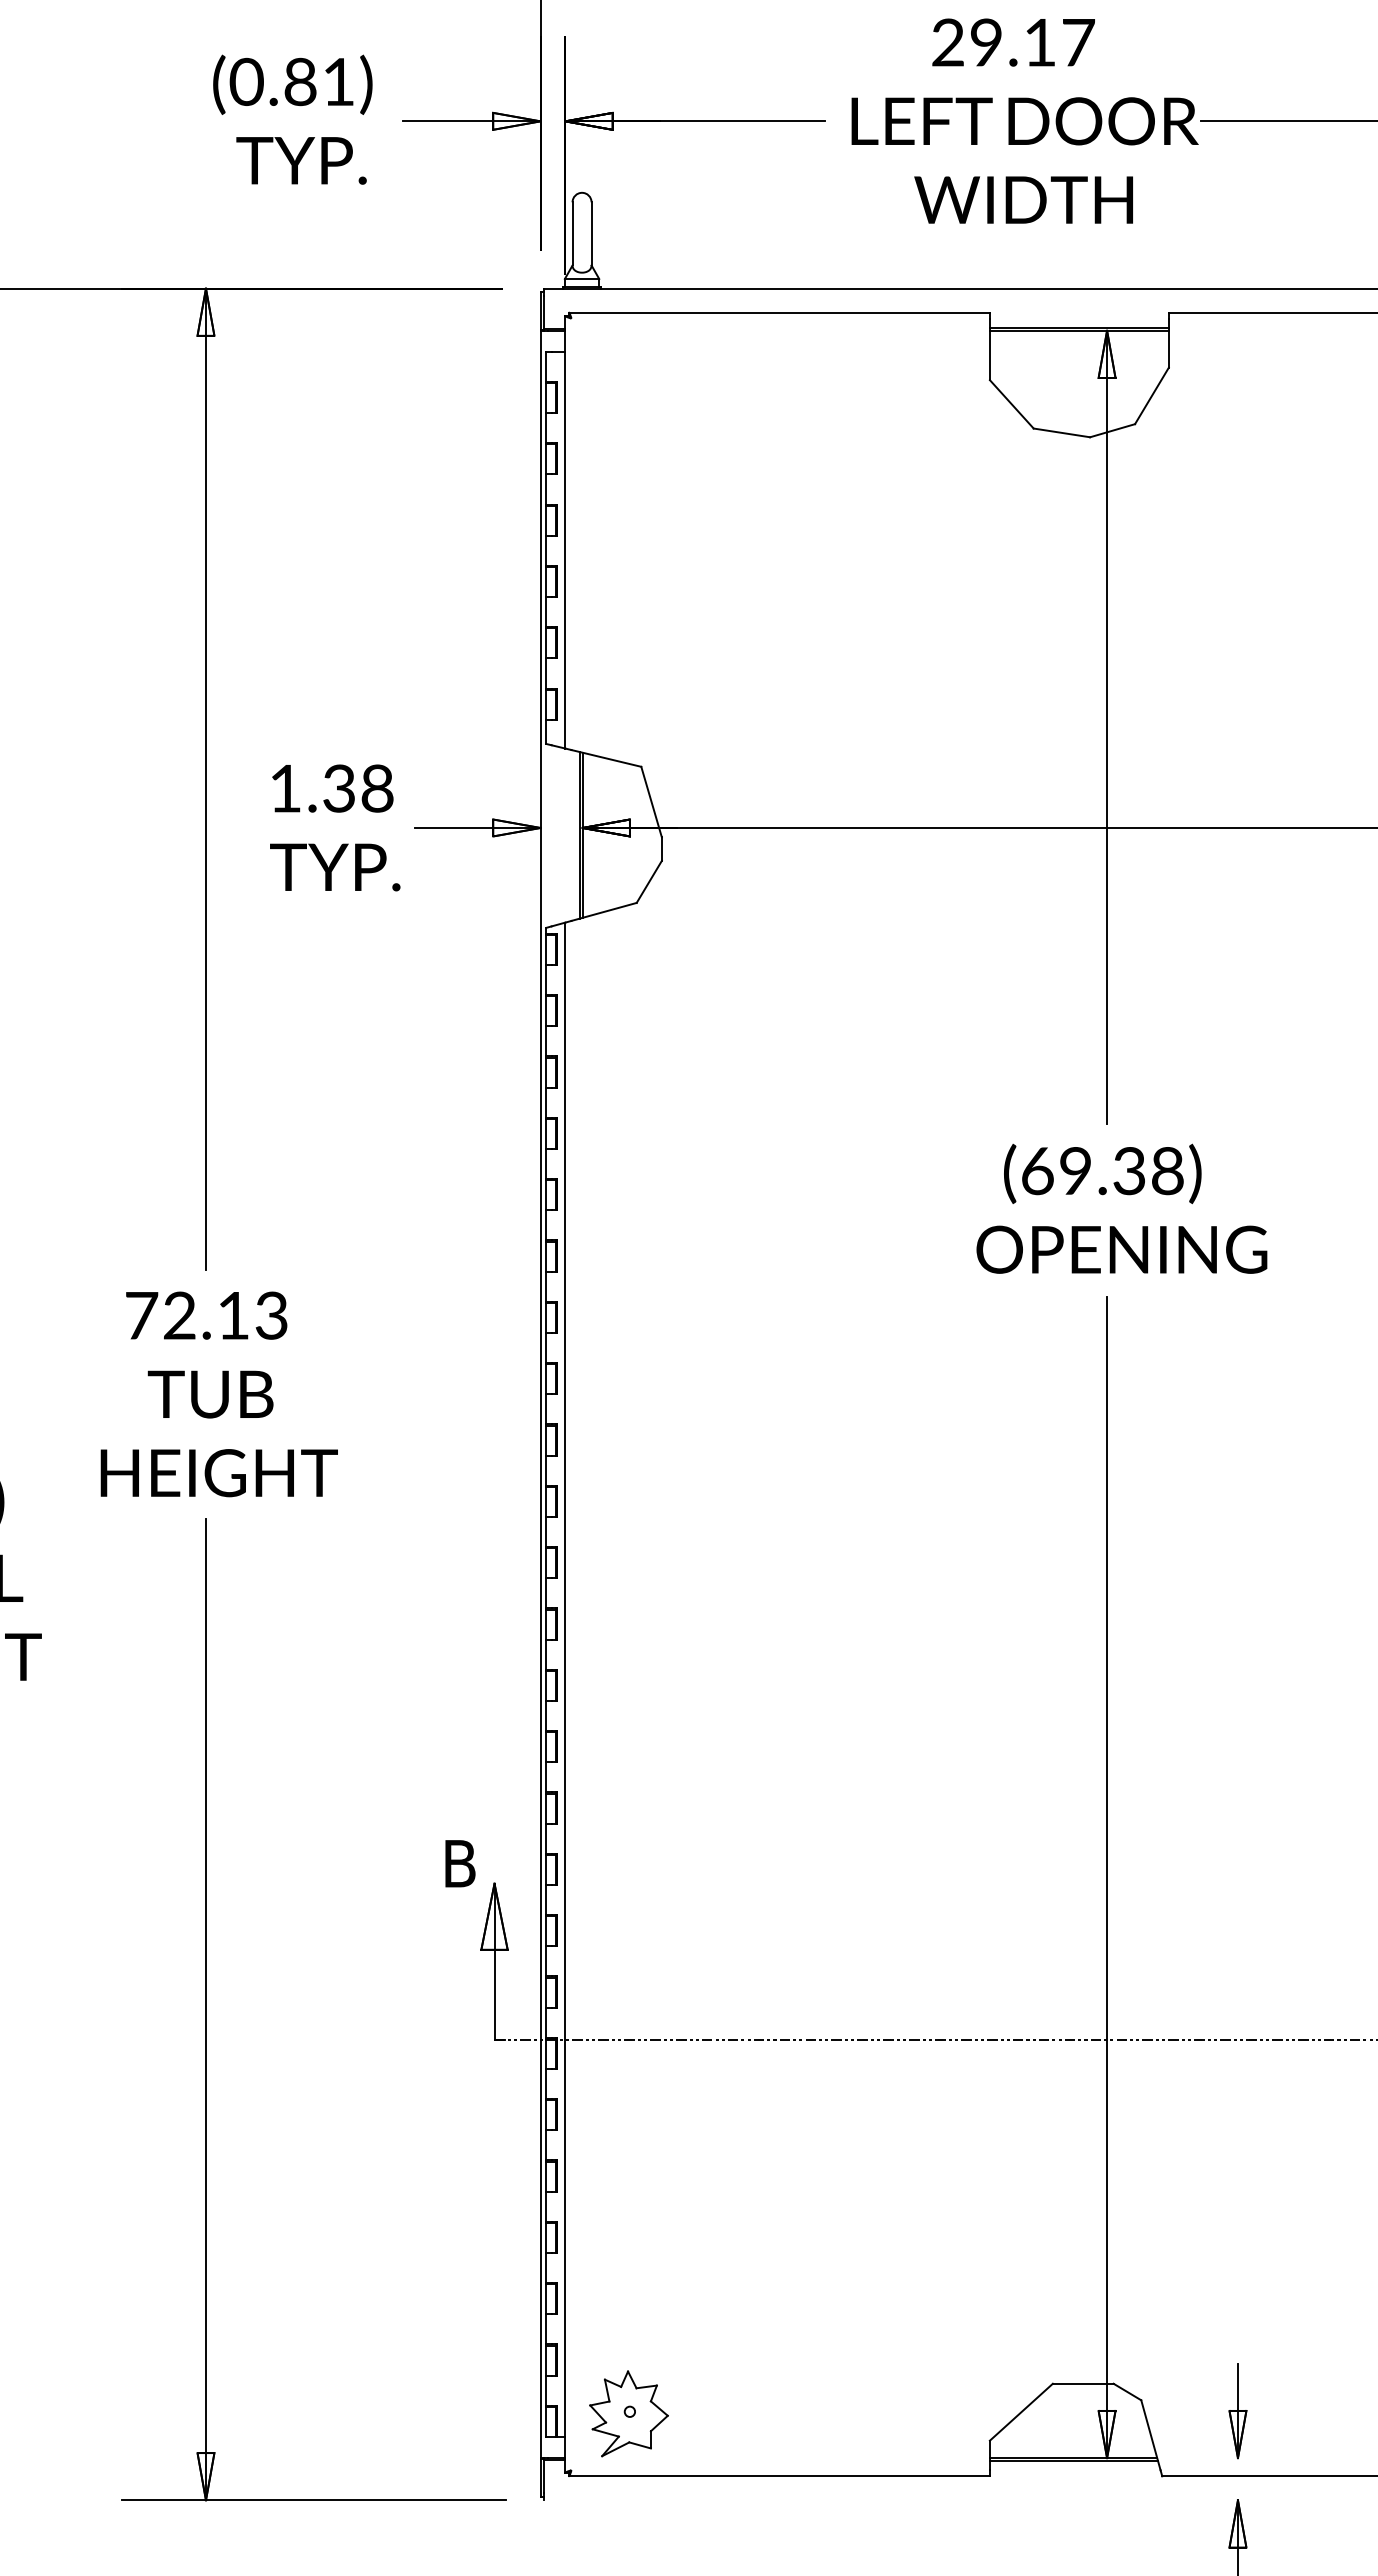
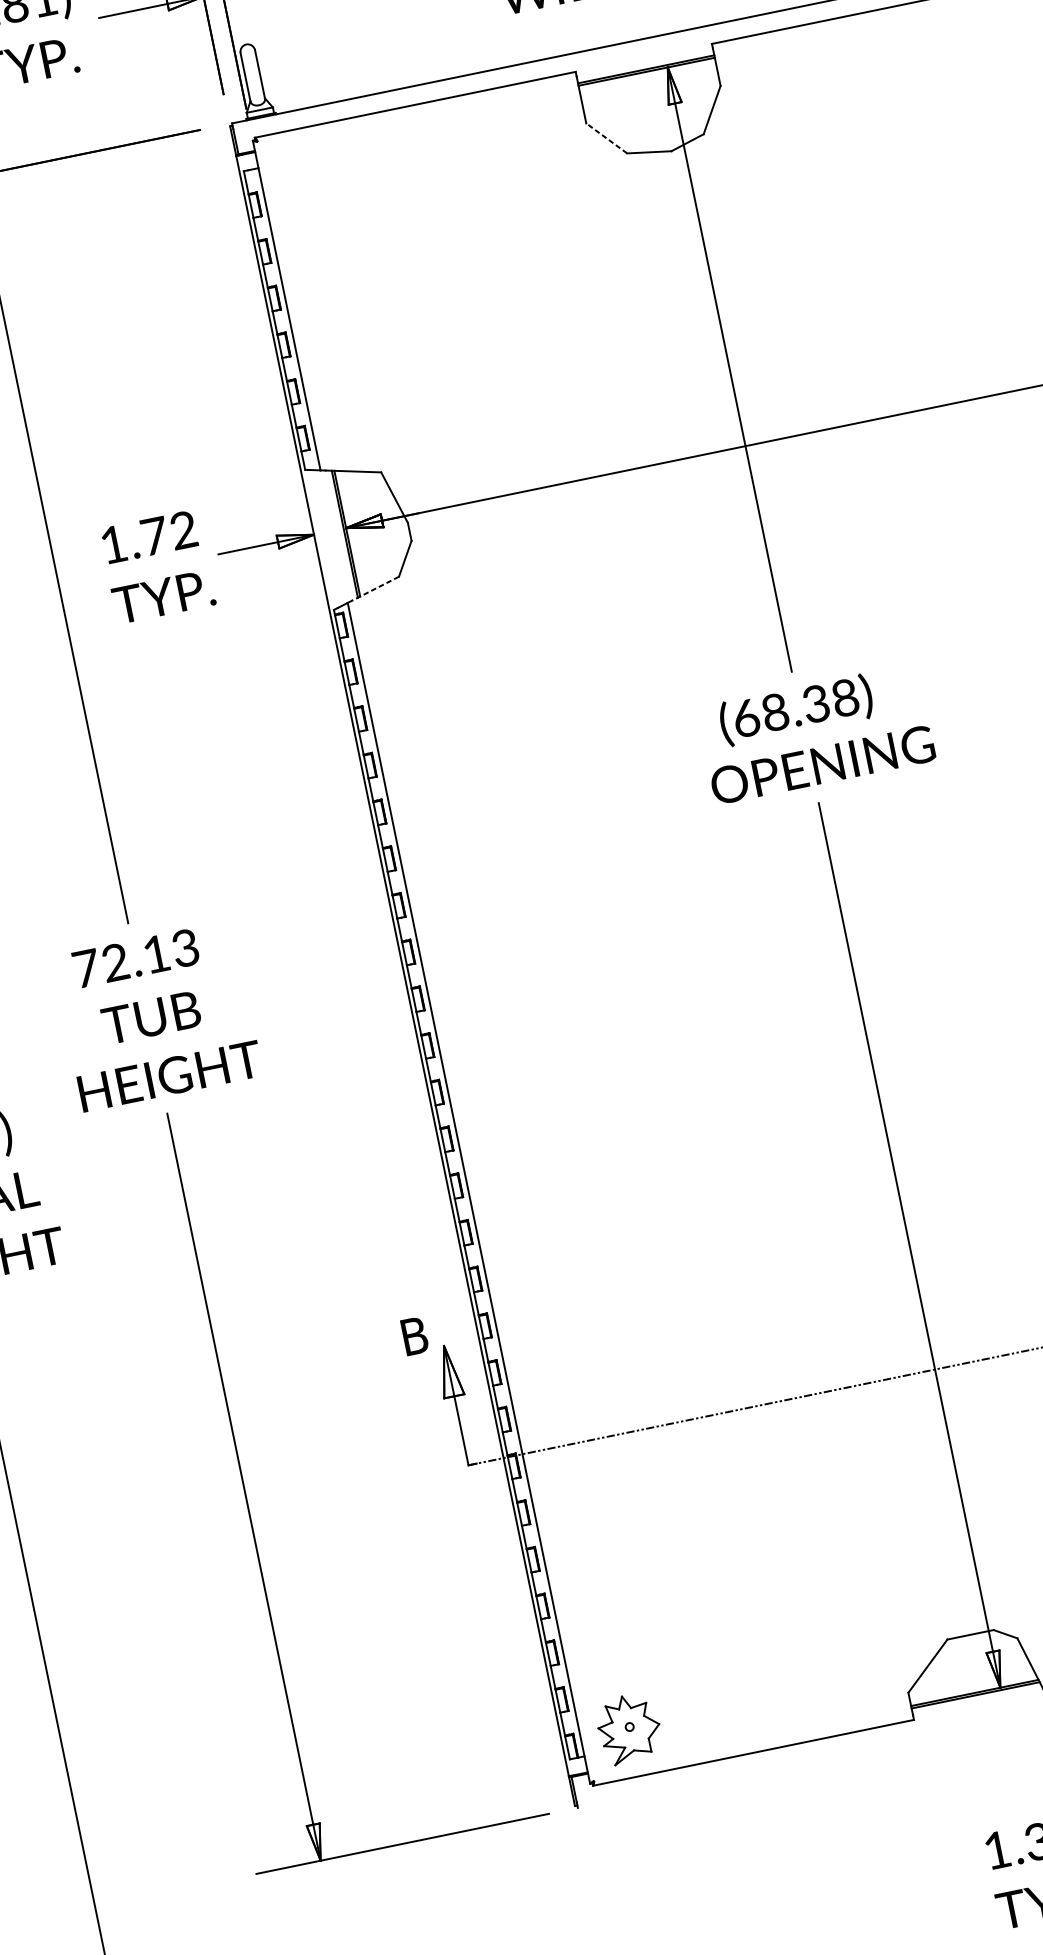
line: (1011, 404) -> (606, 138), solid -> dashed
text: (358, 788) -> (169, 533), 1.38 -> 1.72
line: (604, 911) -> (375, 588), solid -> dashed
text: (1075, 1172) -> (775, 713), (69.38) -> (68.38)

